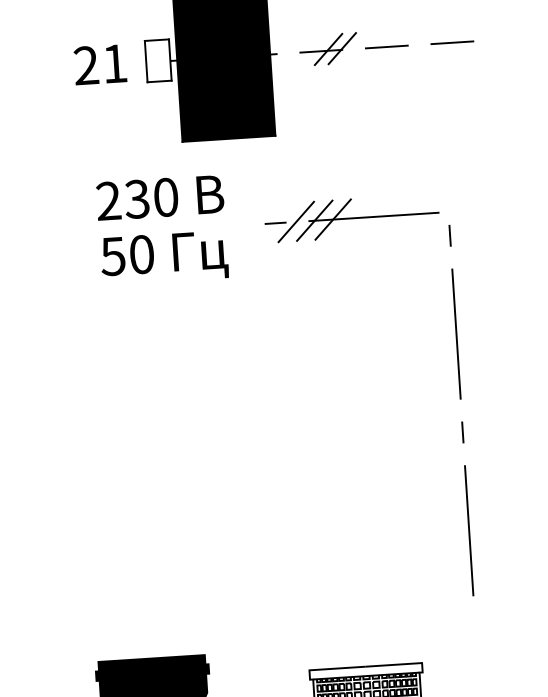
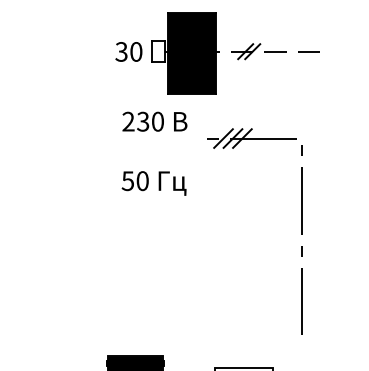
text: (99, 63) -> (128, 51), 21 -> 30
text: (163, 257) -> (153, 183), moved

